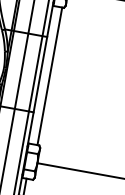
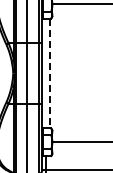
line: (49, 76) -> (49, 73), solid -> dashed

